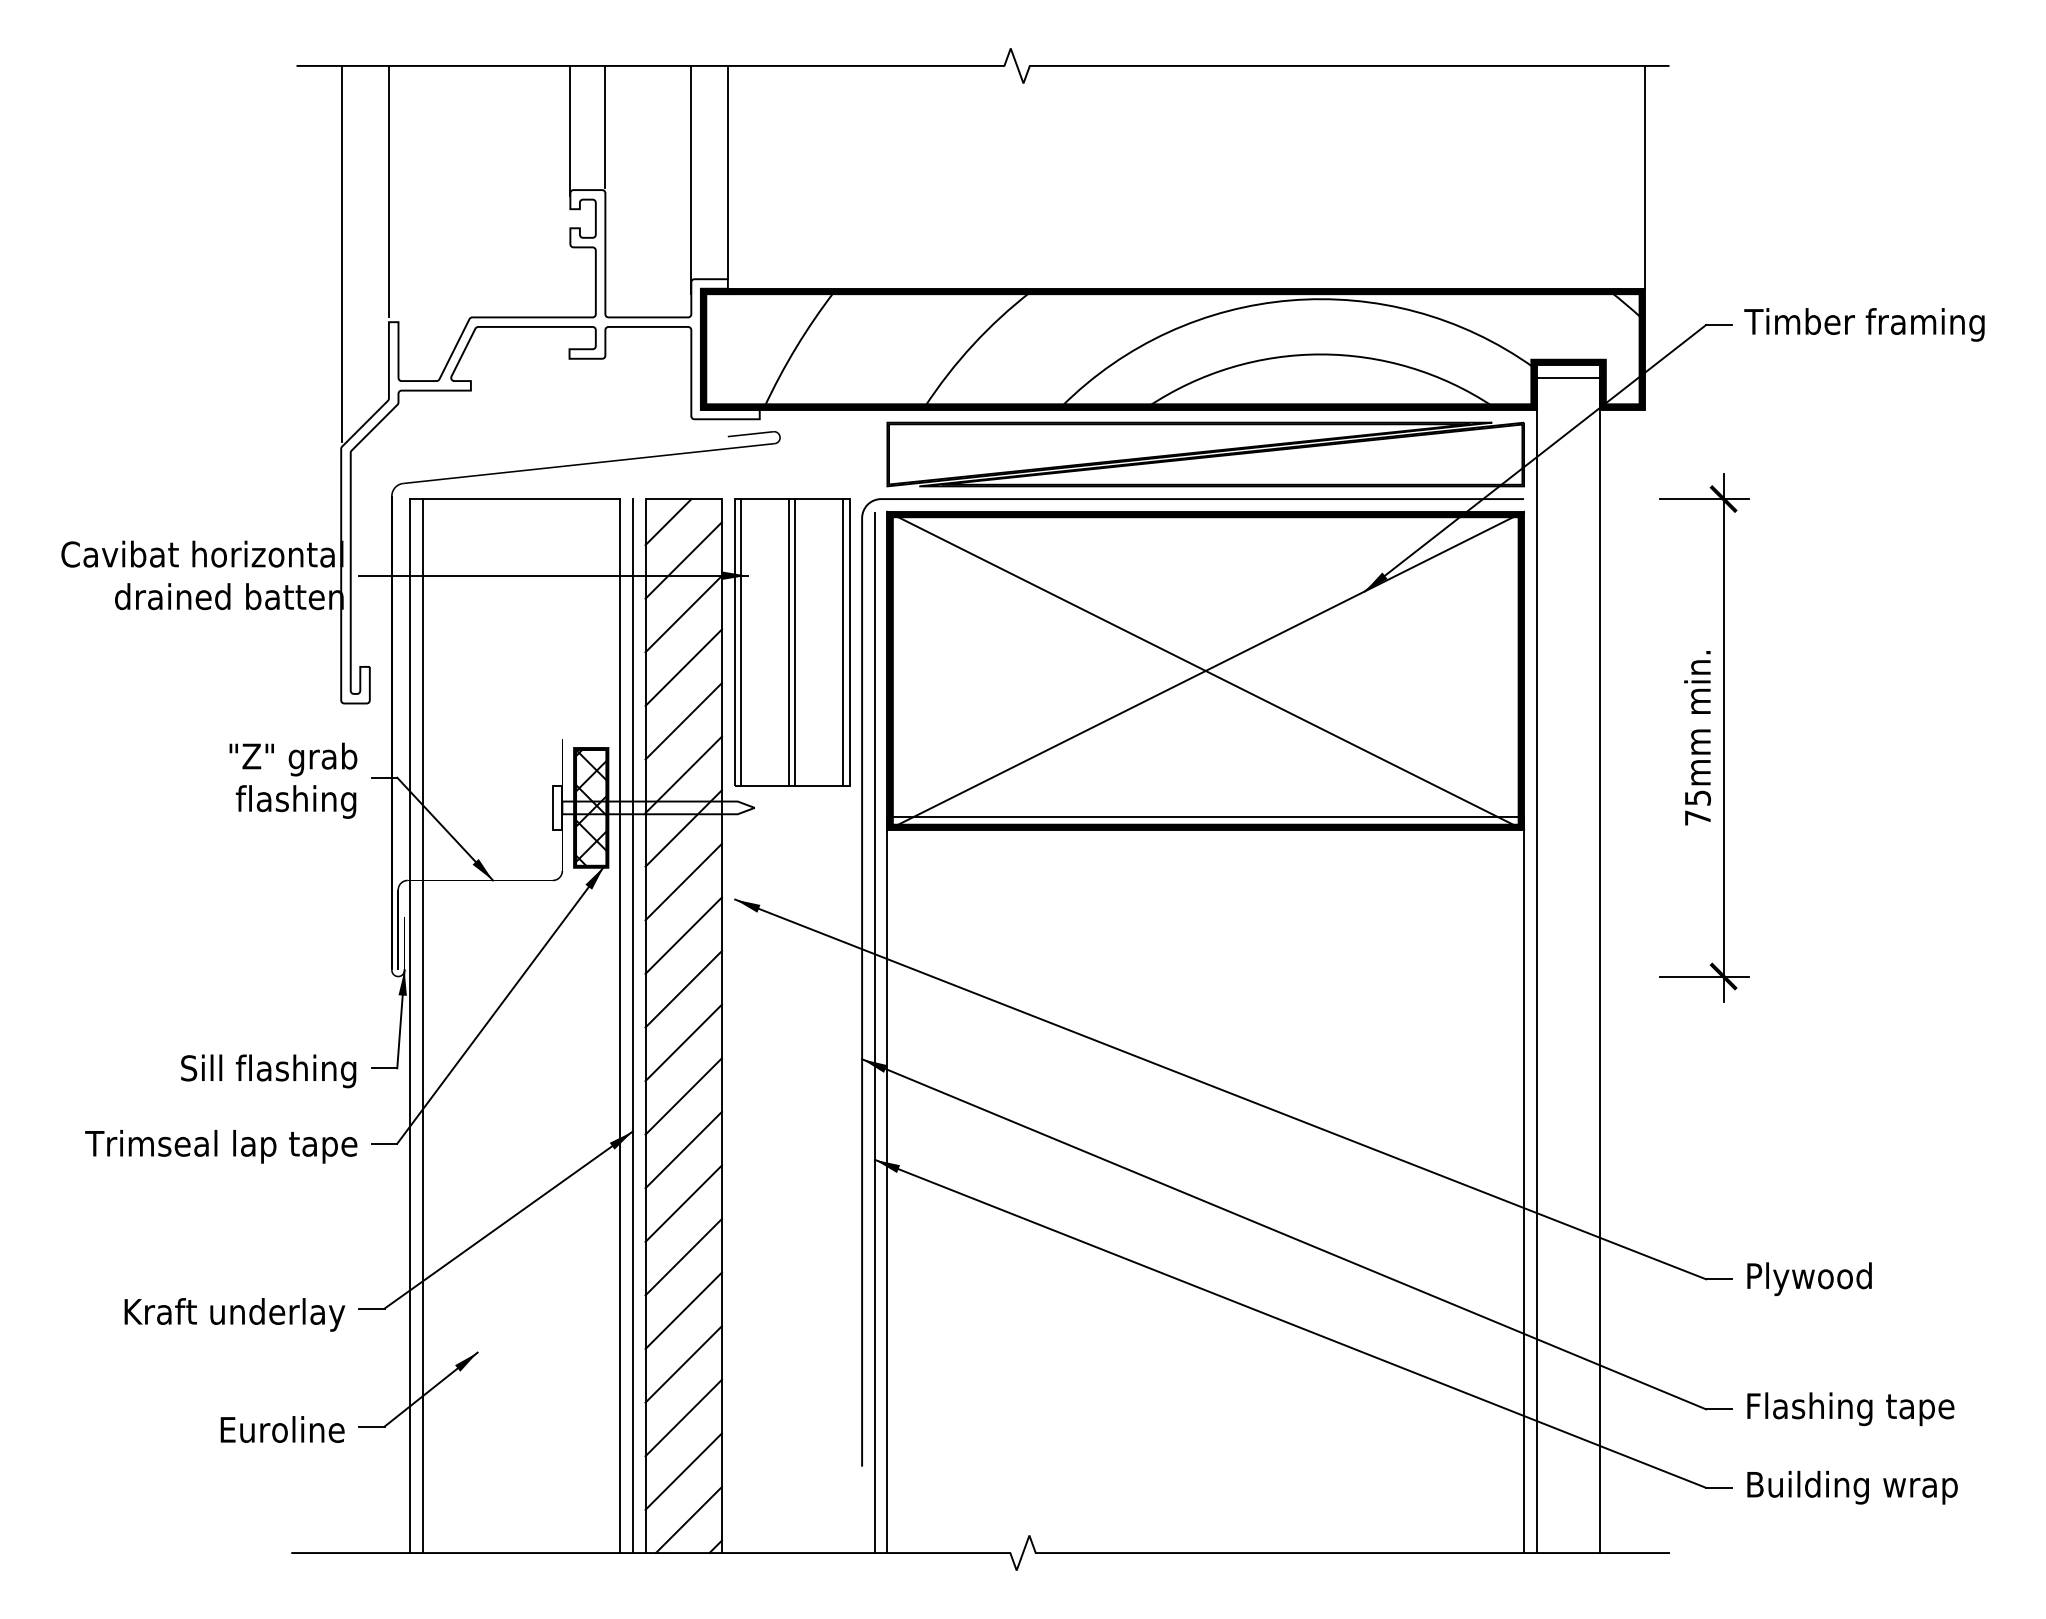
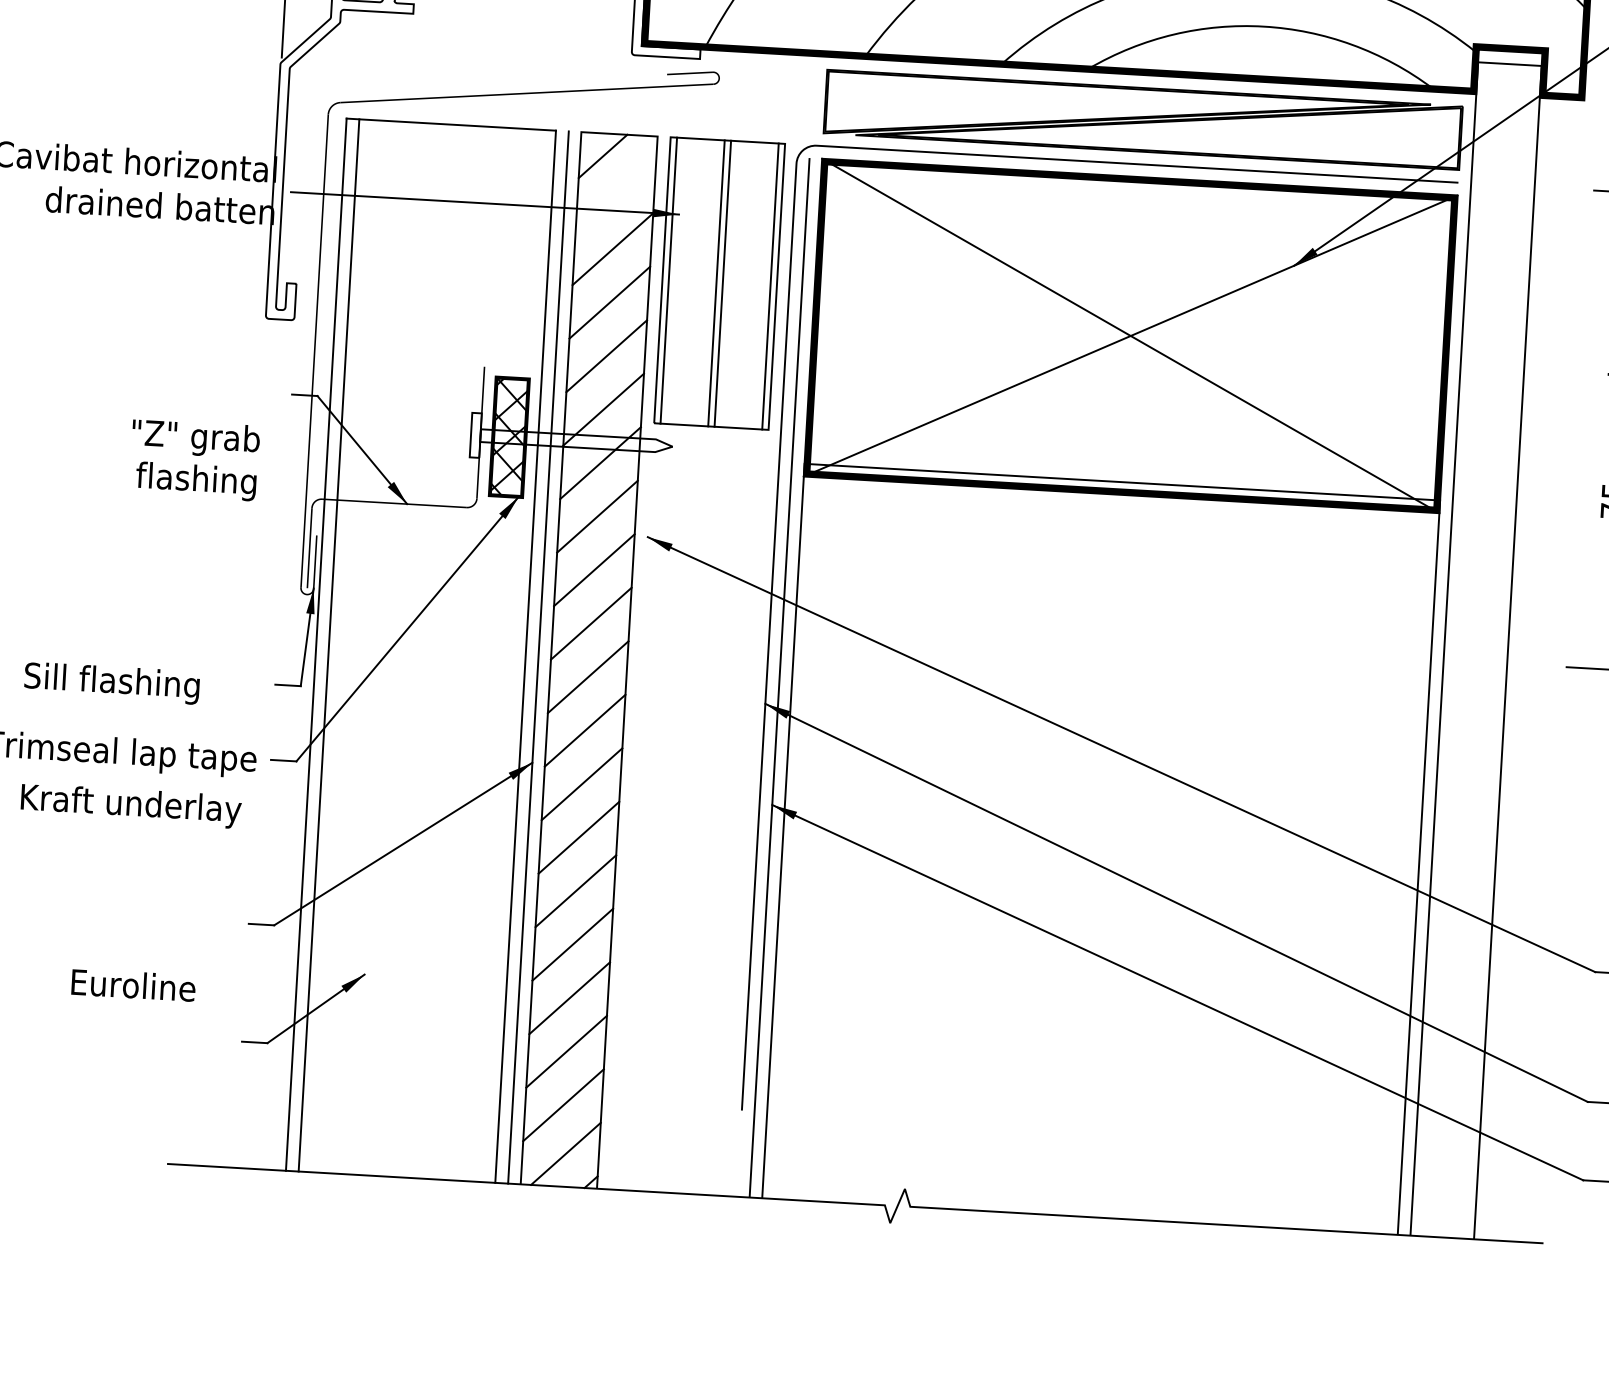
line: (683, 560) -> (615, 195), removed
text: (293, 780) -> (194, 459), moved
text: (268, 1071) -> (111, 683), moved
text: (234, 1314) -> (130, 805), moved
text: (282, 1429) -> (133, 985), moved

